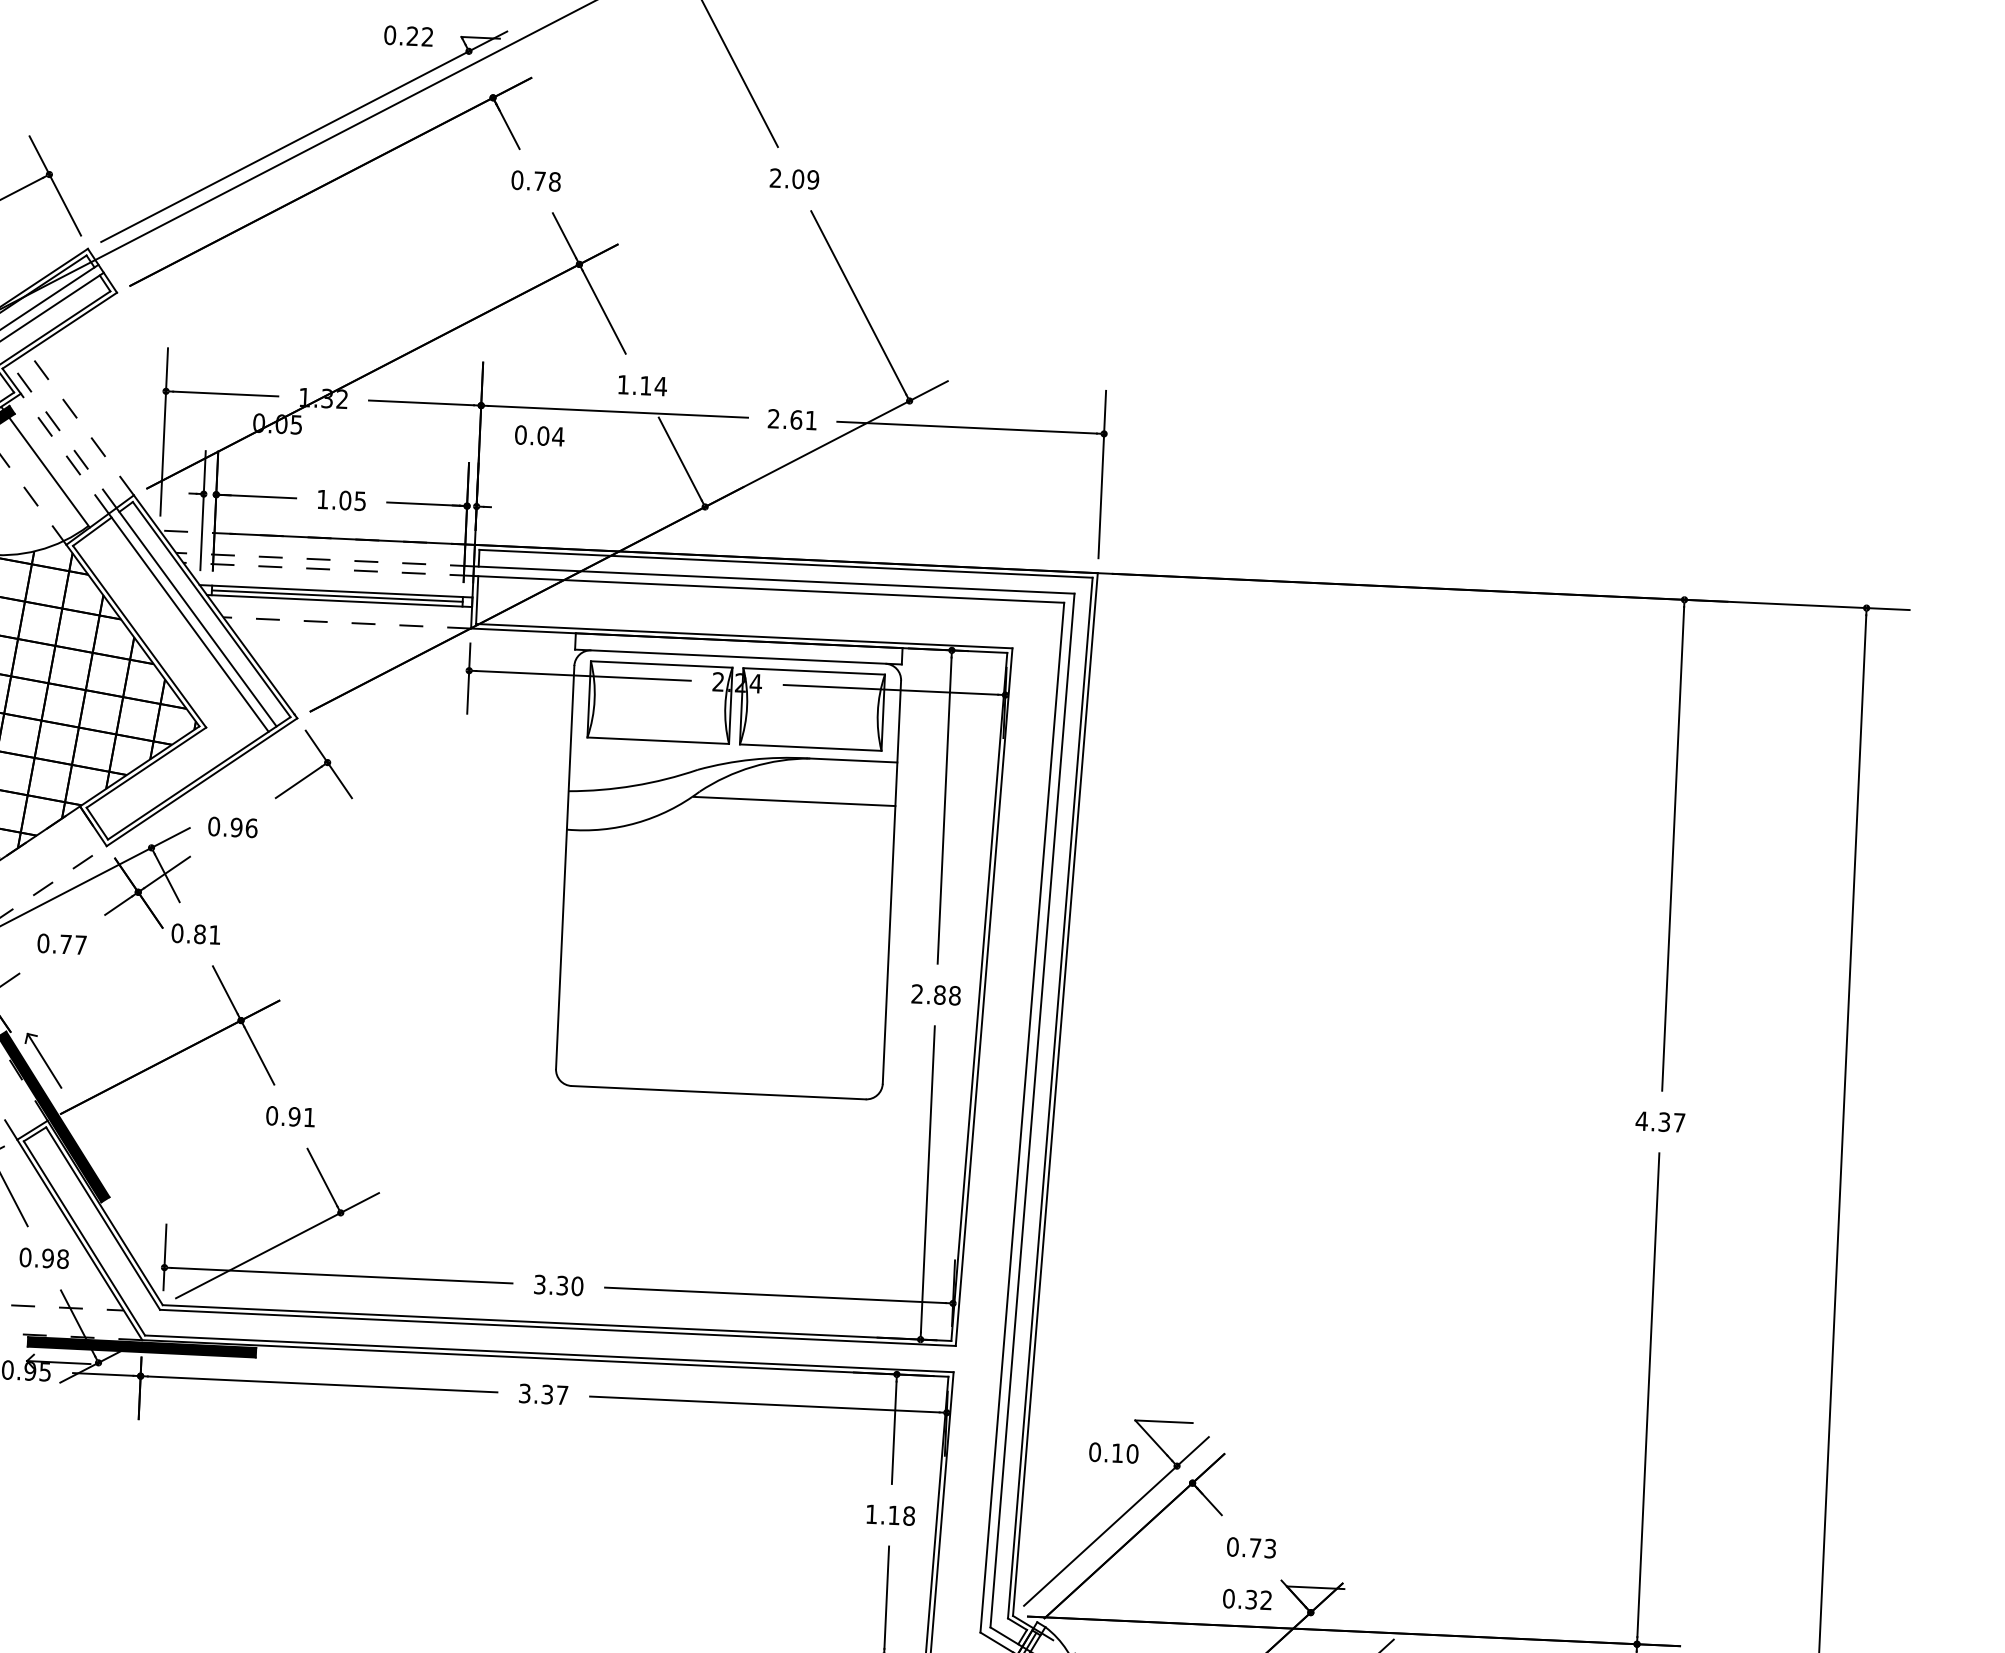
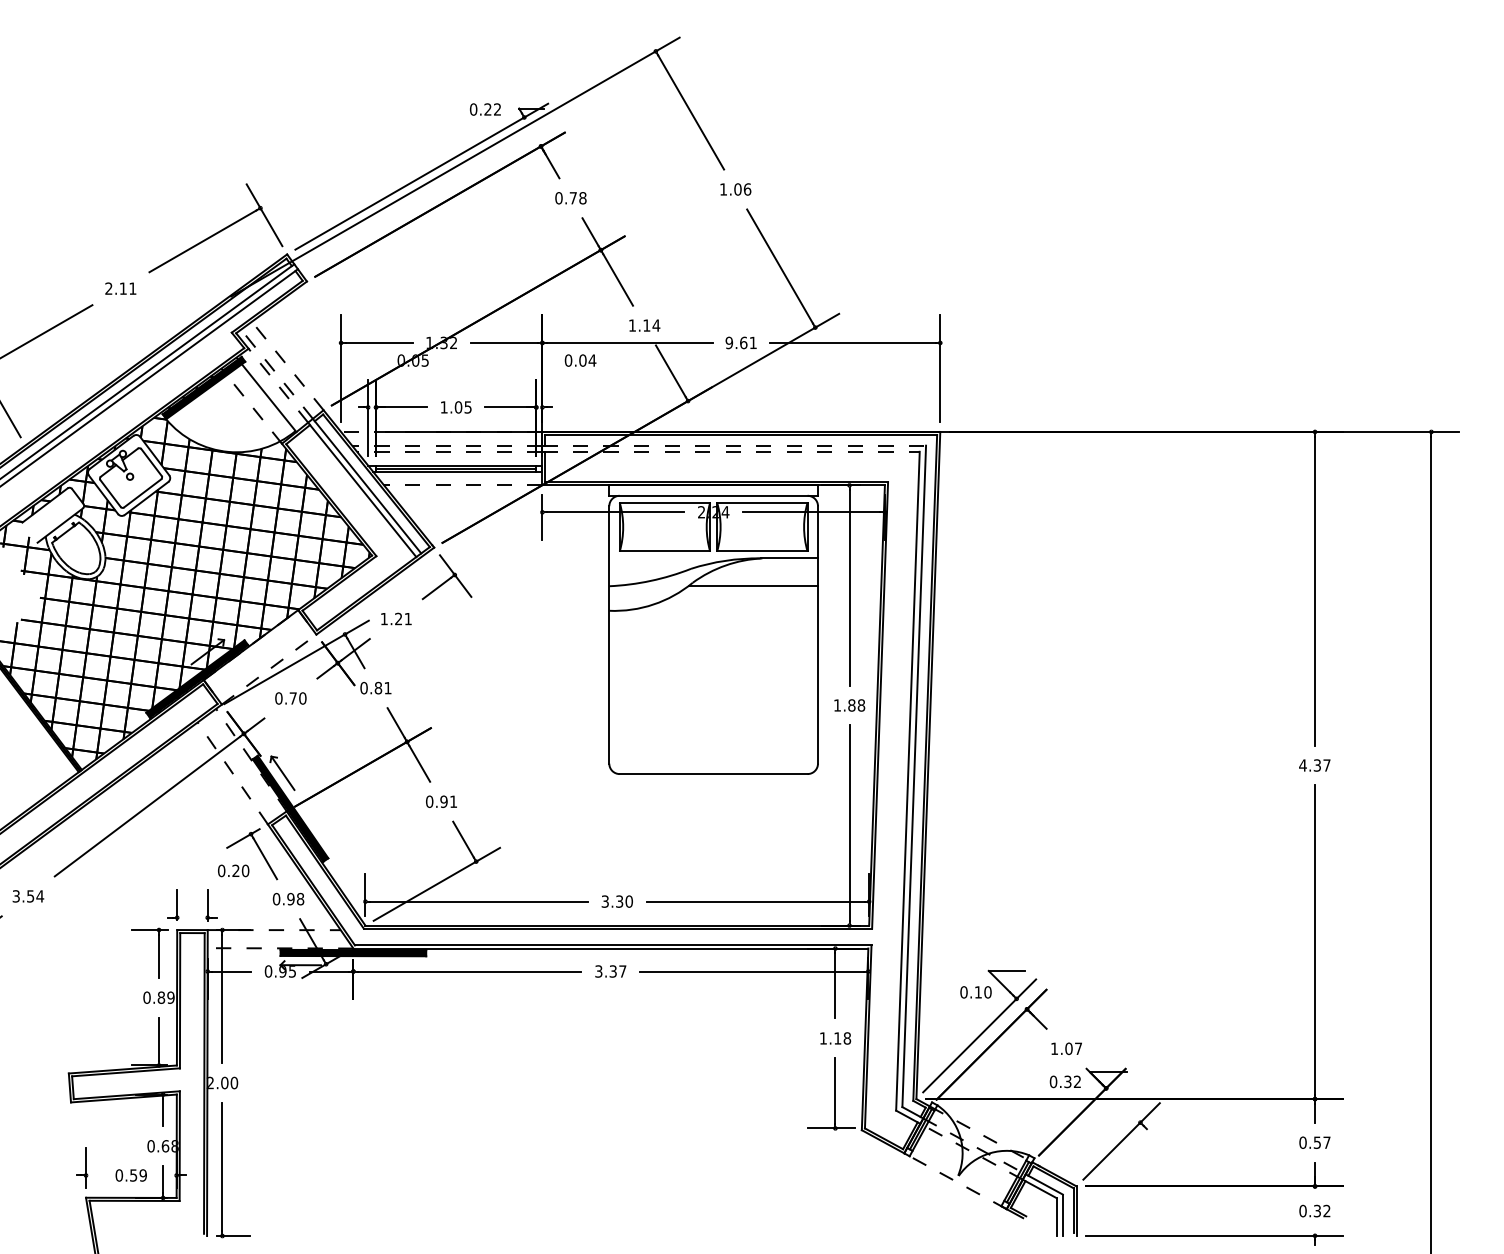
text: (794, 179) -> (735, 189), 2.09 -> 1.06
text: (774, 418) -> (729, 342), 2.61 -> 9.61
line: (774, 579) -> (734, 445), solid -> dashed
line: (769, 588) -> (731, 451), solid -> dashed
text: (233, 826) -> (396, 618), 0.96 -> 1.21
text: (80, 945) -> (302, 698), 0.77 -> 0.70
text: (915, 994) -> (836, 705), 2.88 -> 1.88
text: (1251, 1547) -> (1066, 1048), 0.73 -> 1.07

